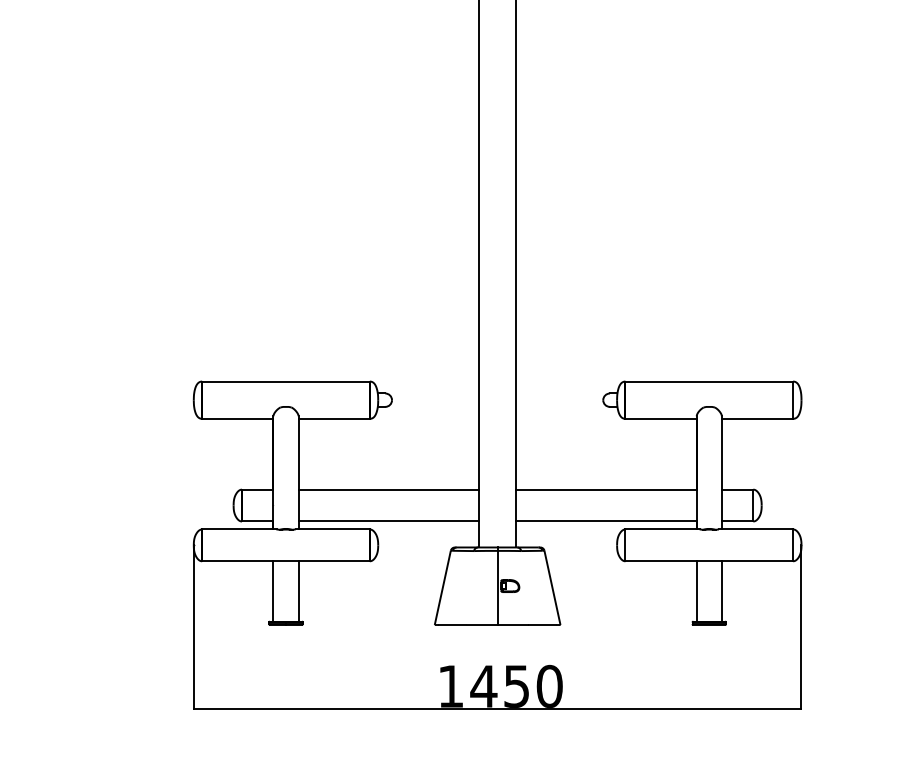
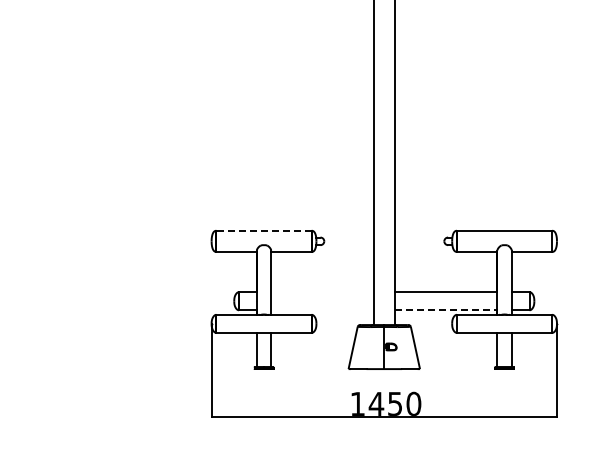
line: (286, 381) -> (264, 230), solid -> dashed
line: (388, 490) -> (322, 292), removed
line: (388, 521) -> (322, 310), removed
line: (607, 521) -> (446, 310), solid -> dashed

